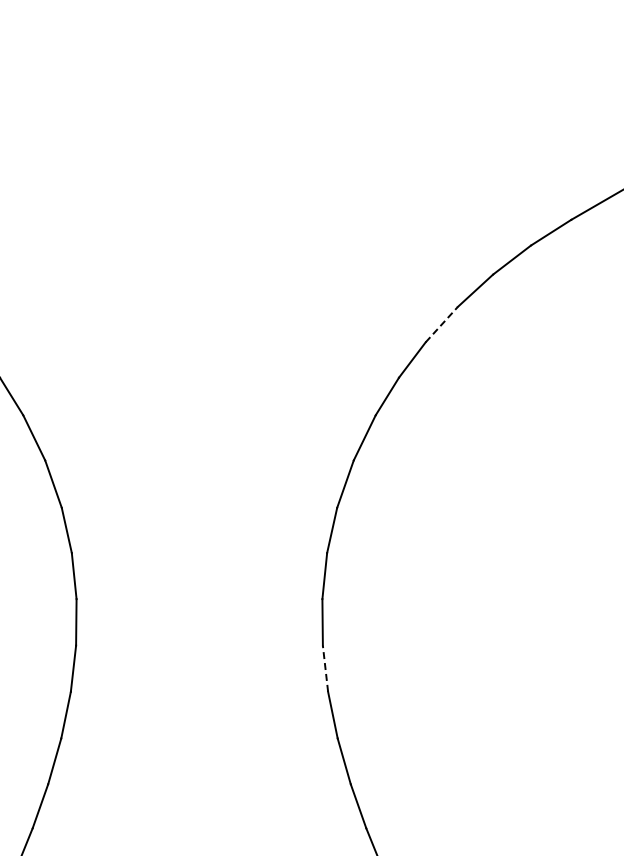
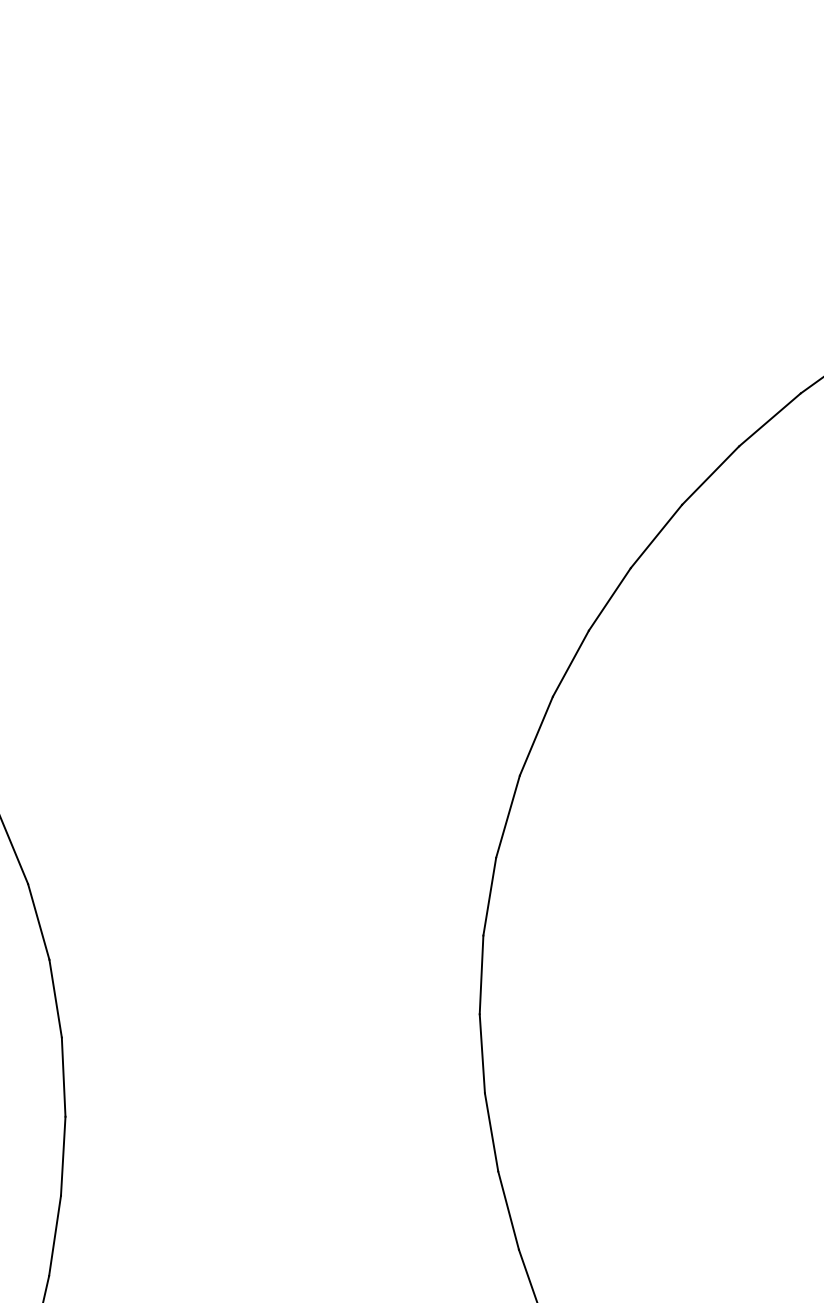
line: (441, 324) -> (656, 536), dashed -> solid
line: (325, 668) -> (491, 1131), dashed -> solid

